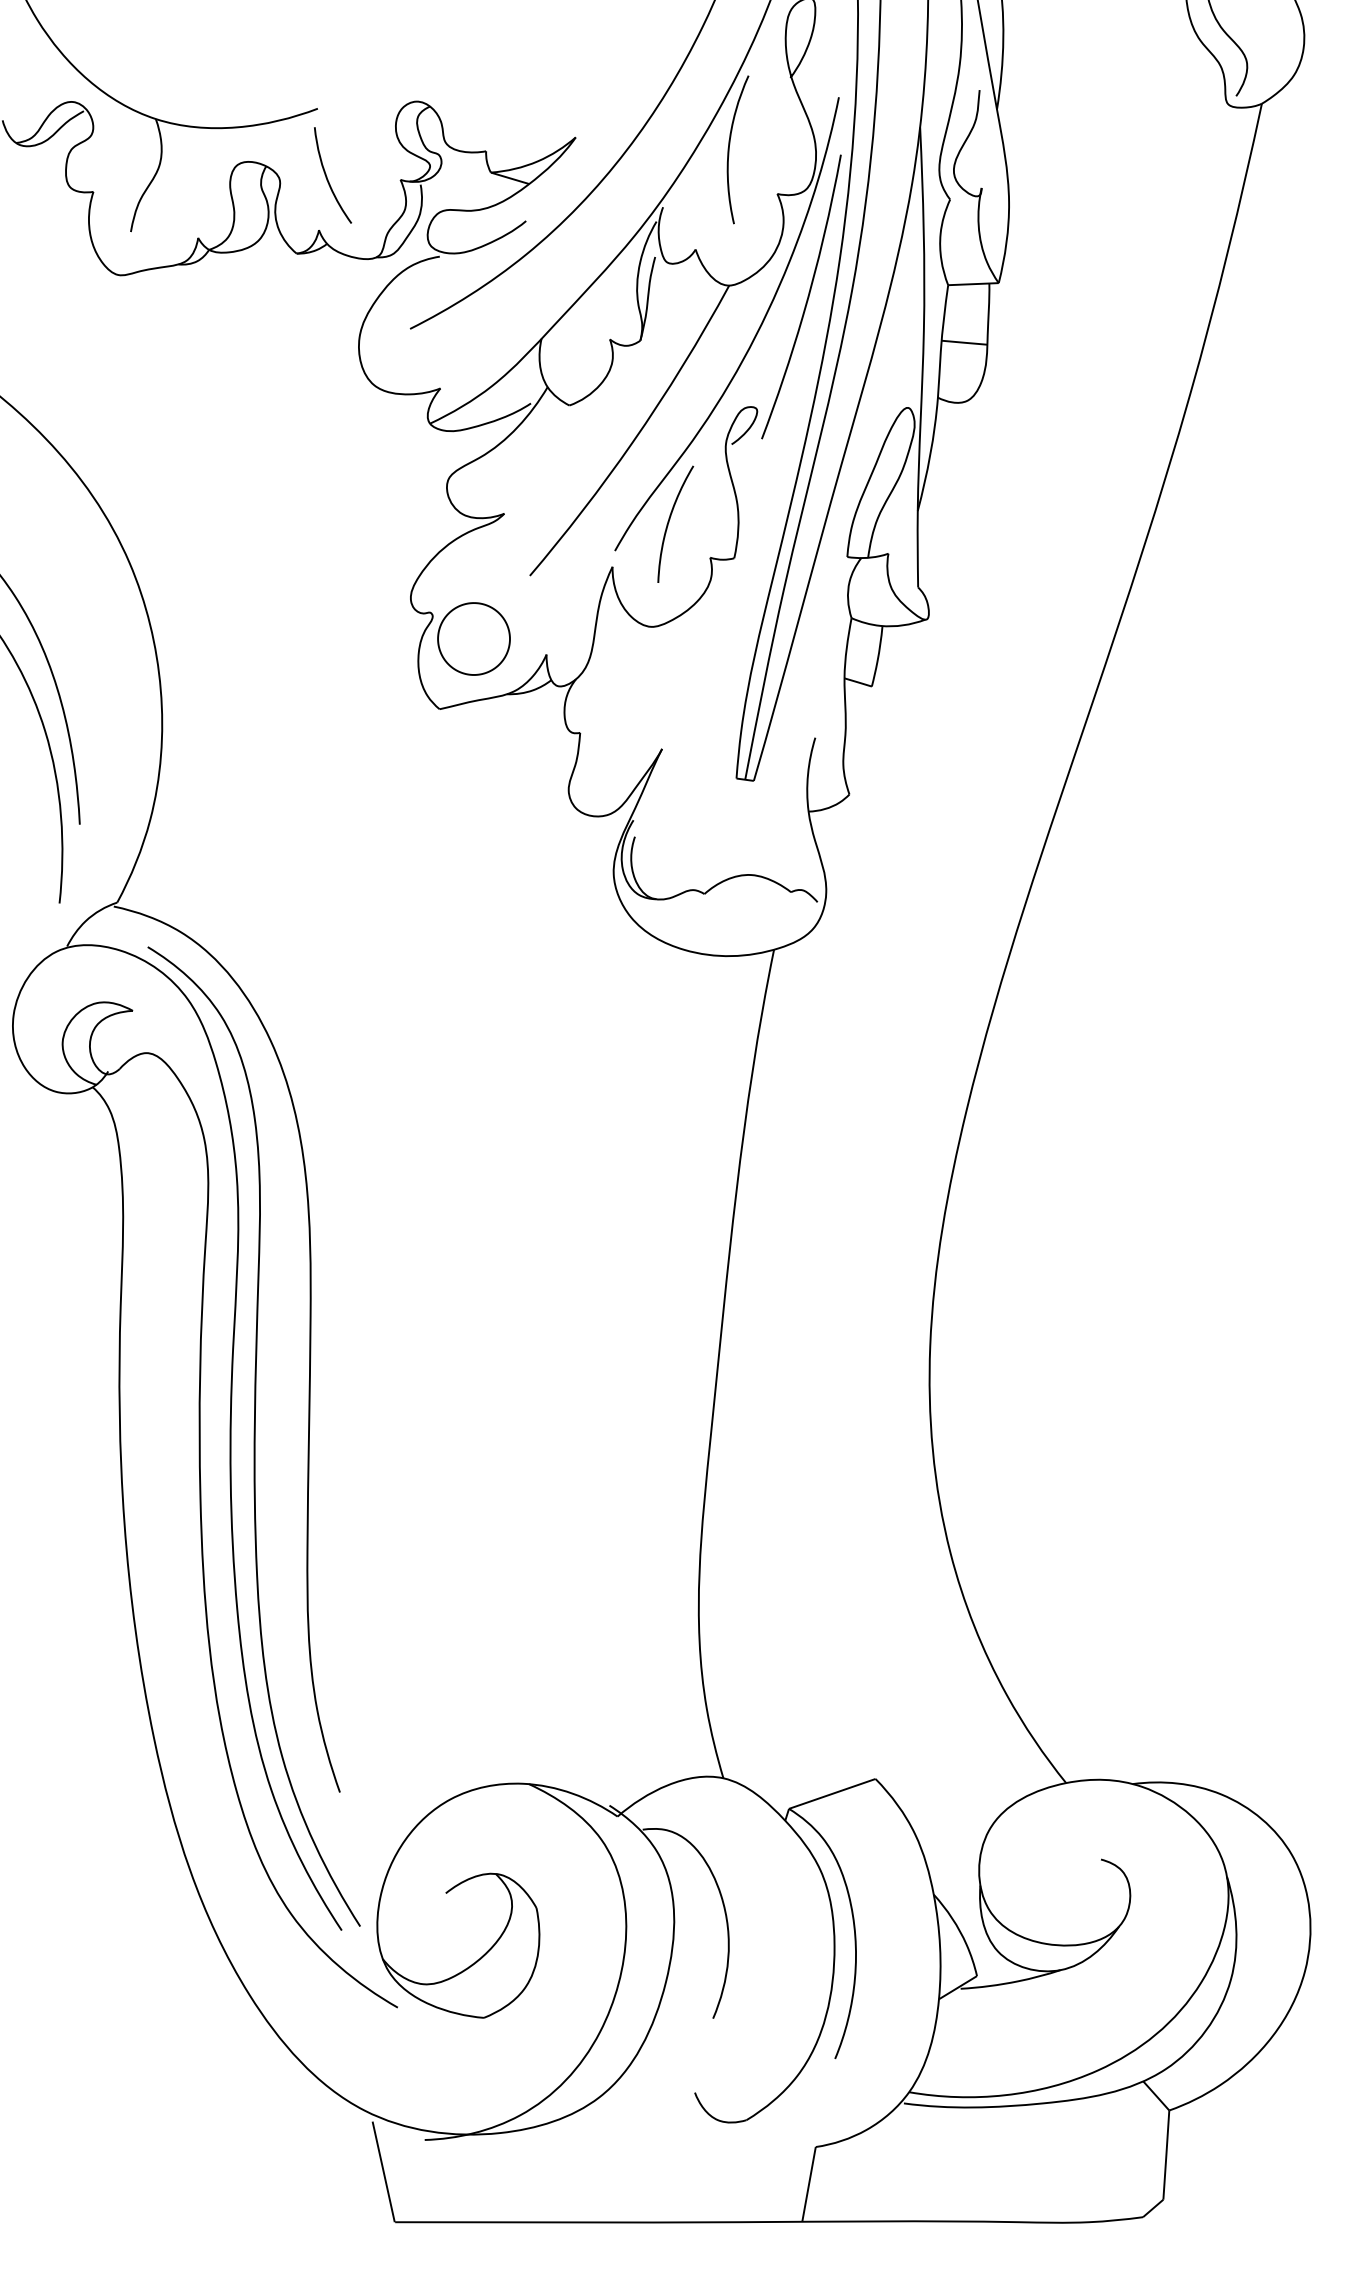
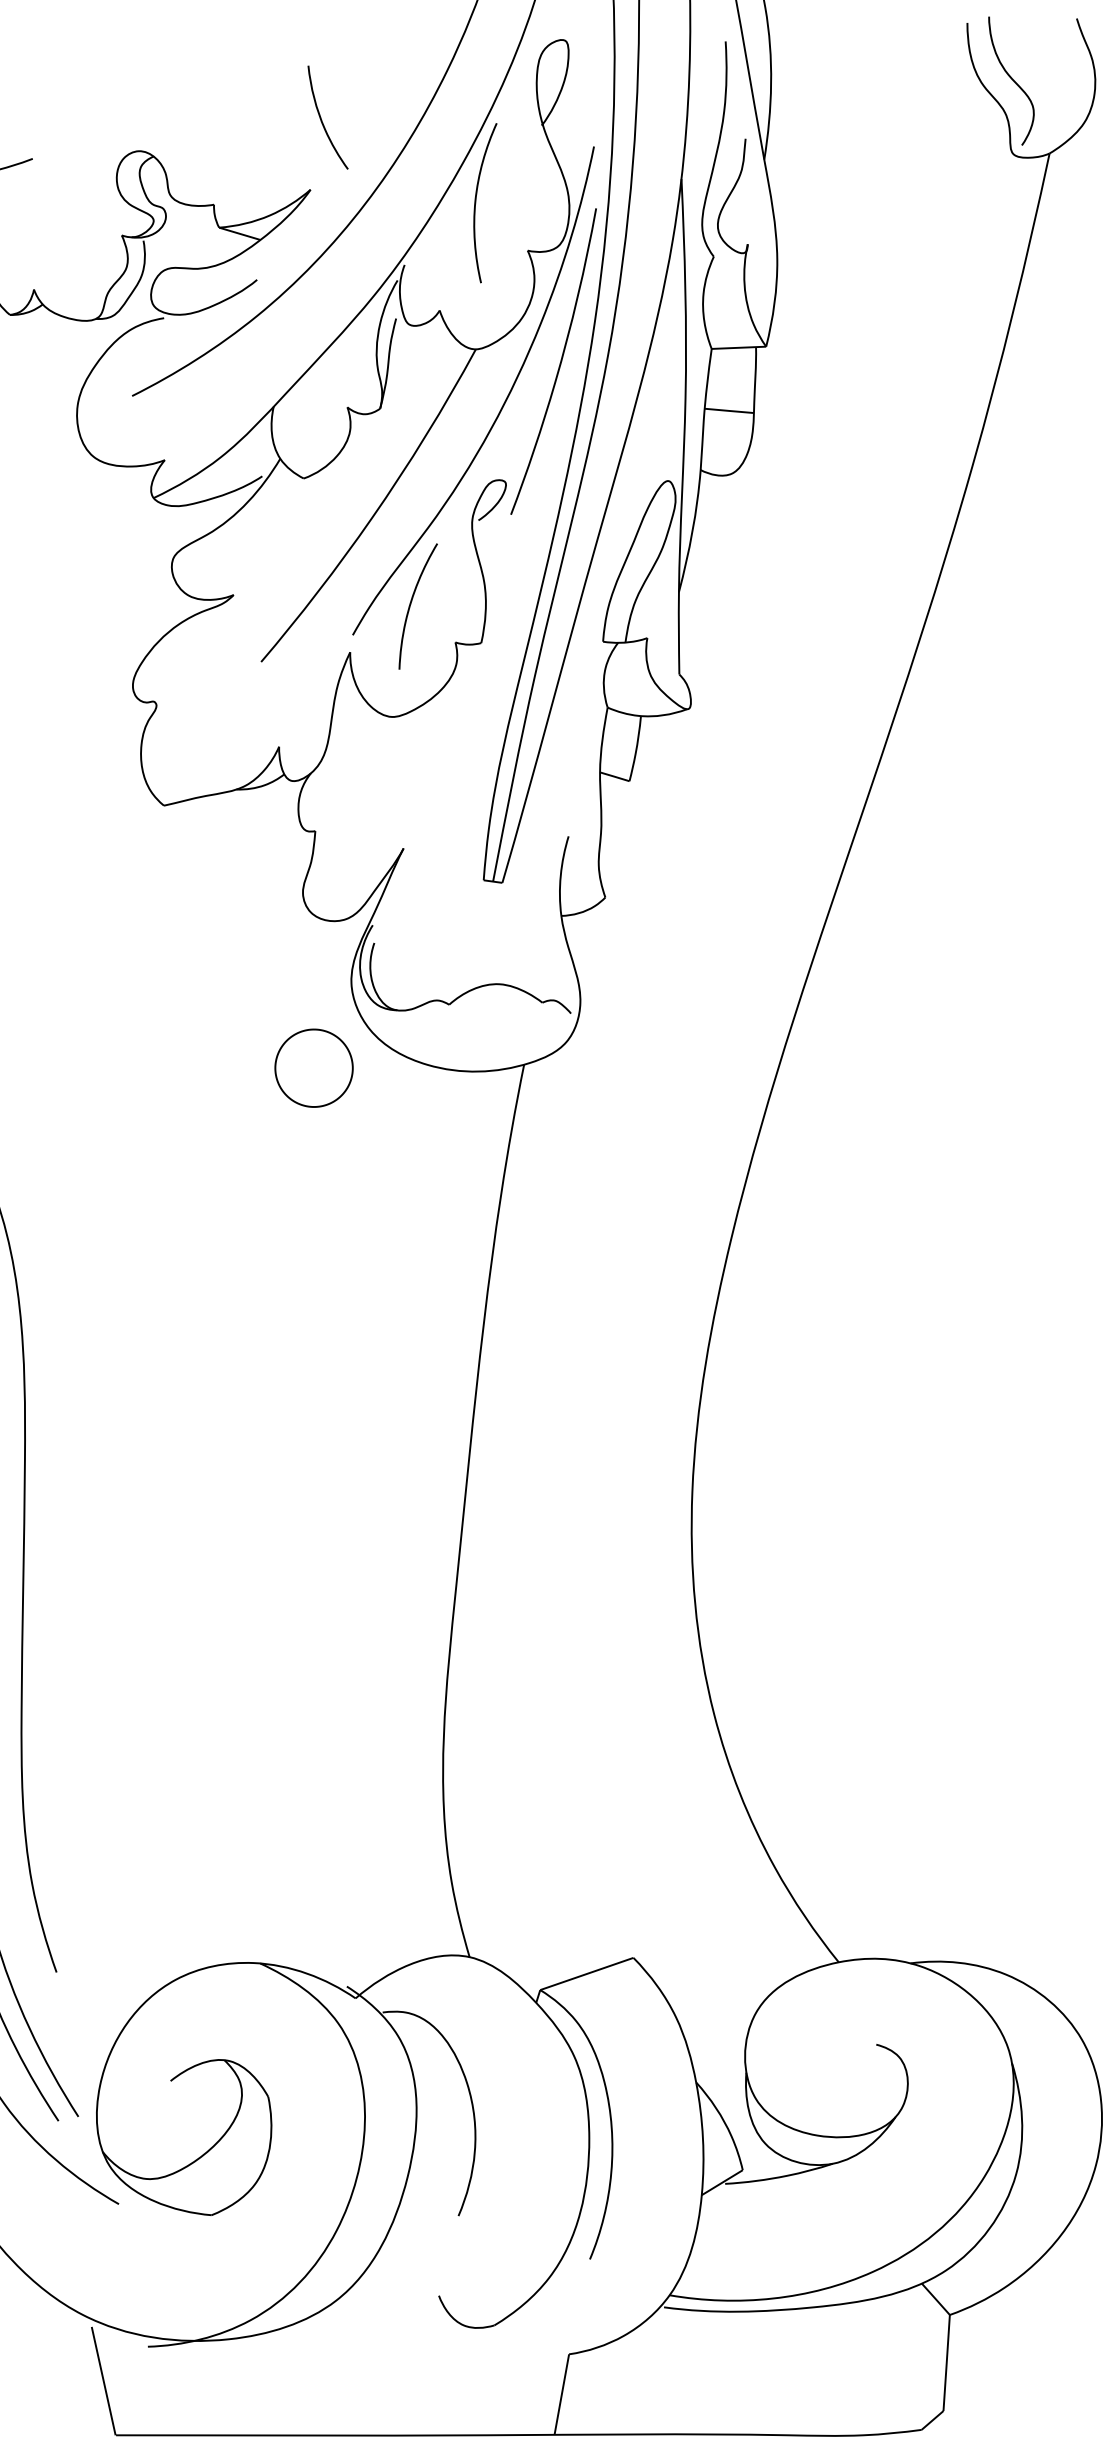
curve: (327, 176) -> (322, 118), moved
part: (473, 638) -> (313, 1067), moved

